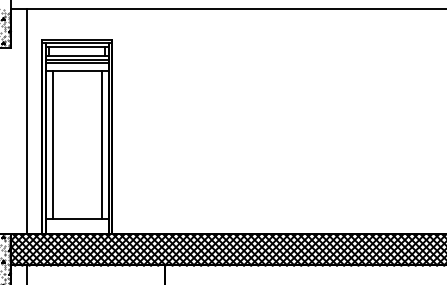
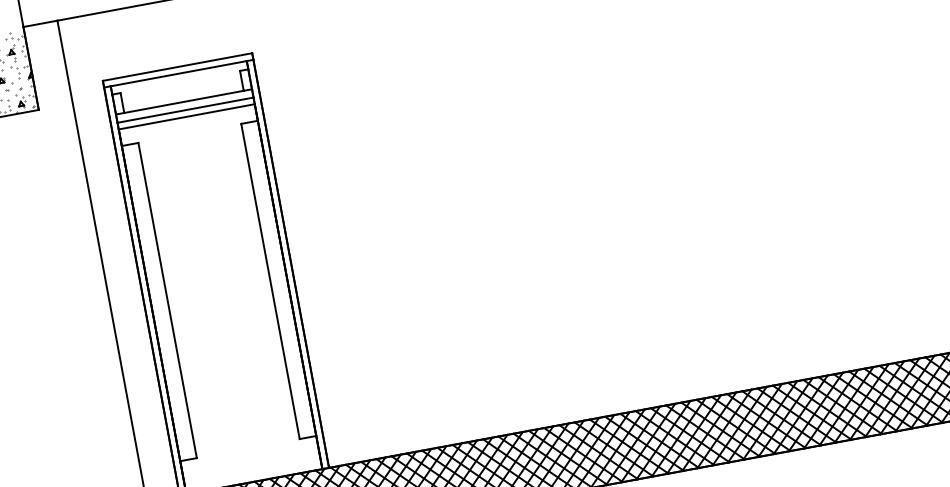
line: (77, 46) -> (180, 81), removed
line: (77, 71) -> (190, 134), removed
line: (77, 218) -> (248, 447), removed

